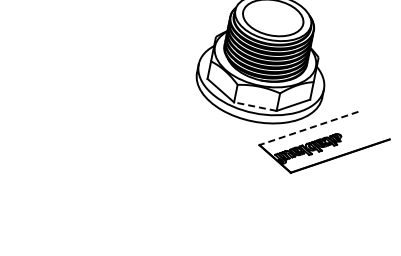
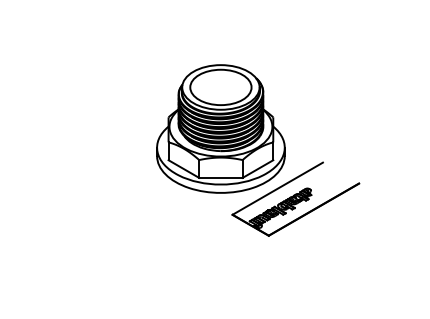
line: (255, 106) -> (220, 177), dashed -> solid
line: (308, 128) -> (277, 188), dashed -> solid

